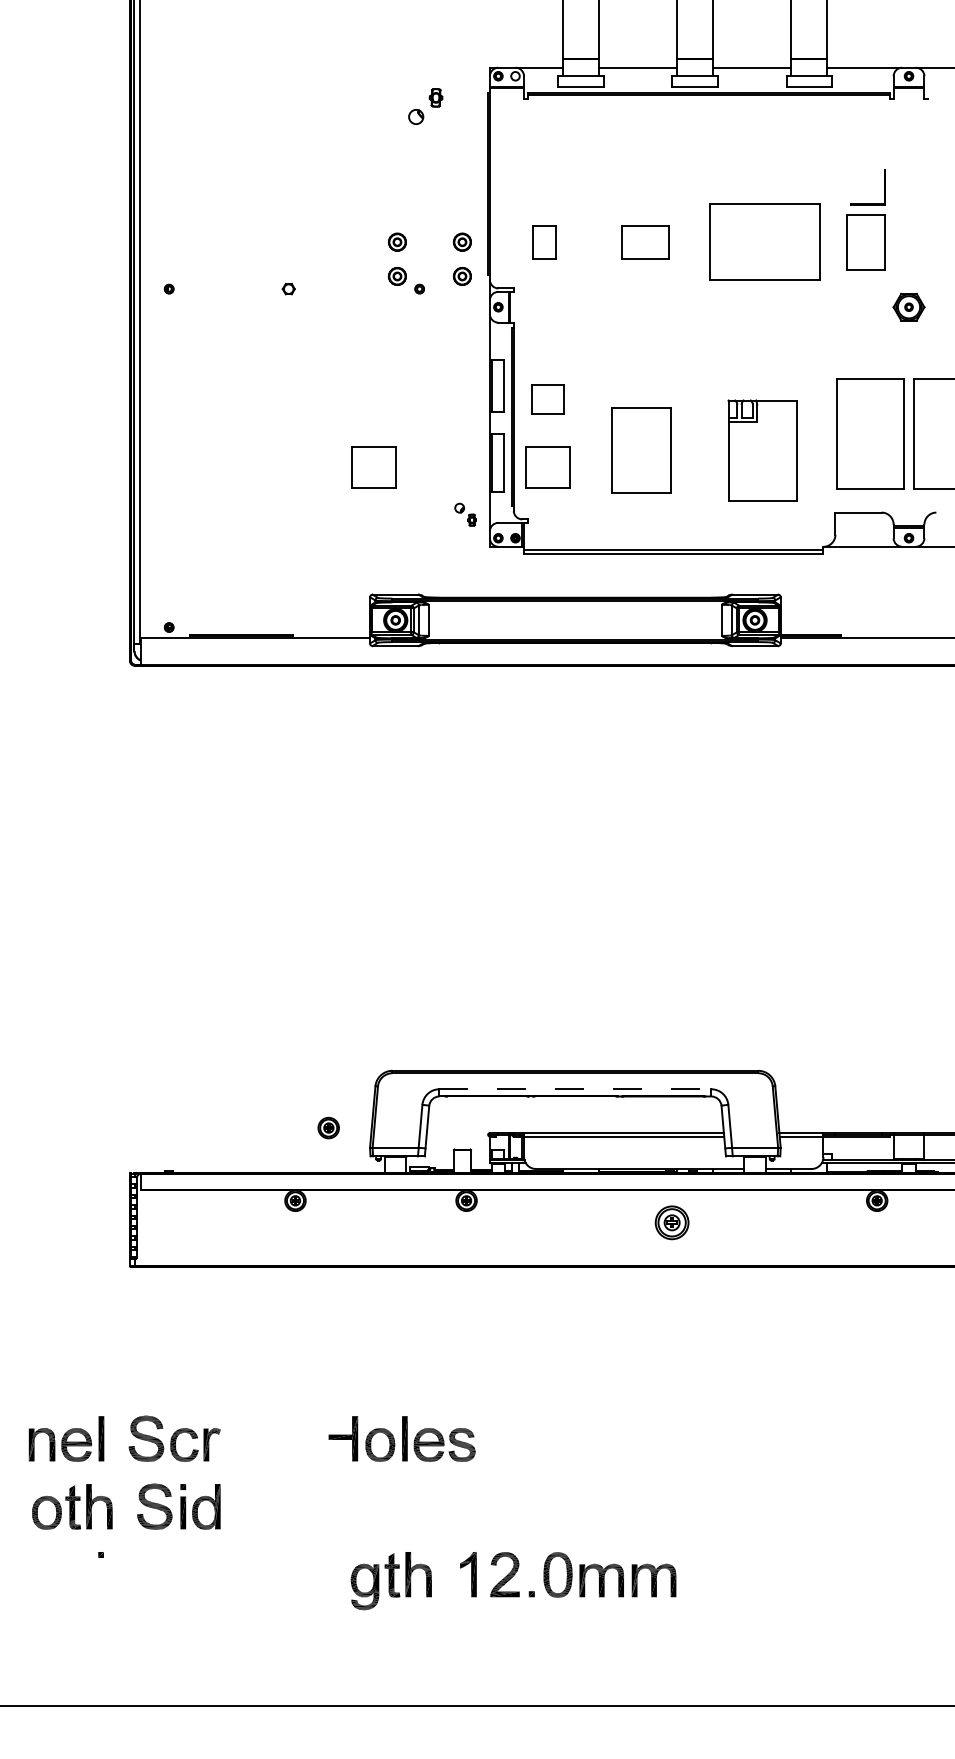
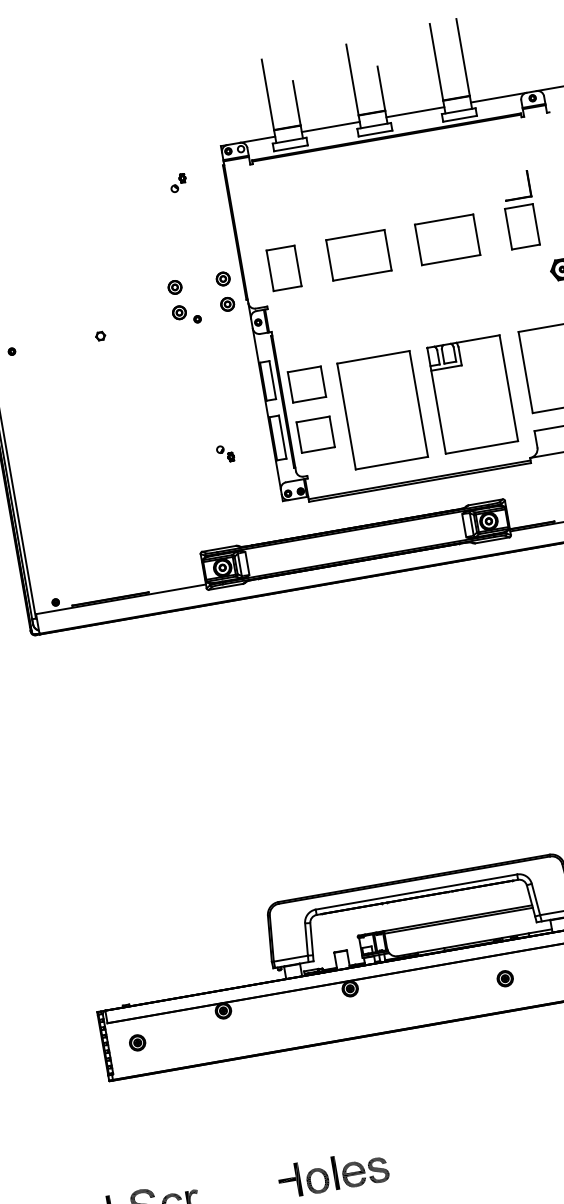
part: (425, 106) -> (178, 183), size x0.62
part: (544, 242) -> (284, 268), size x1.67
part: (645, 242) -> (358, 255), size x1.67
part: (765, 242) -> (447, 240), size x0.71
part: (547, 399) -> (306, 384), size x1.43
part: (641, 450) -> (382, 410), size x1.67
part: (762, 450) -> (472, 394), size x1.43
part: (373, 467) -> (186, 457), removed
part: (465, 514) -> (225, 453), moved
line: (575, 1089) -> (416, 892), dashed -> solid
part: (328, 1127) -> (137, 1042), moved
part: (671, 1223) -> (505, 979), size x0.62

